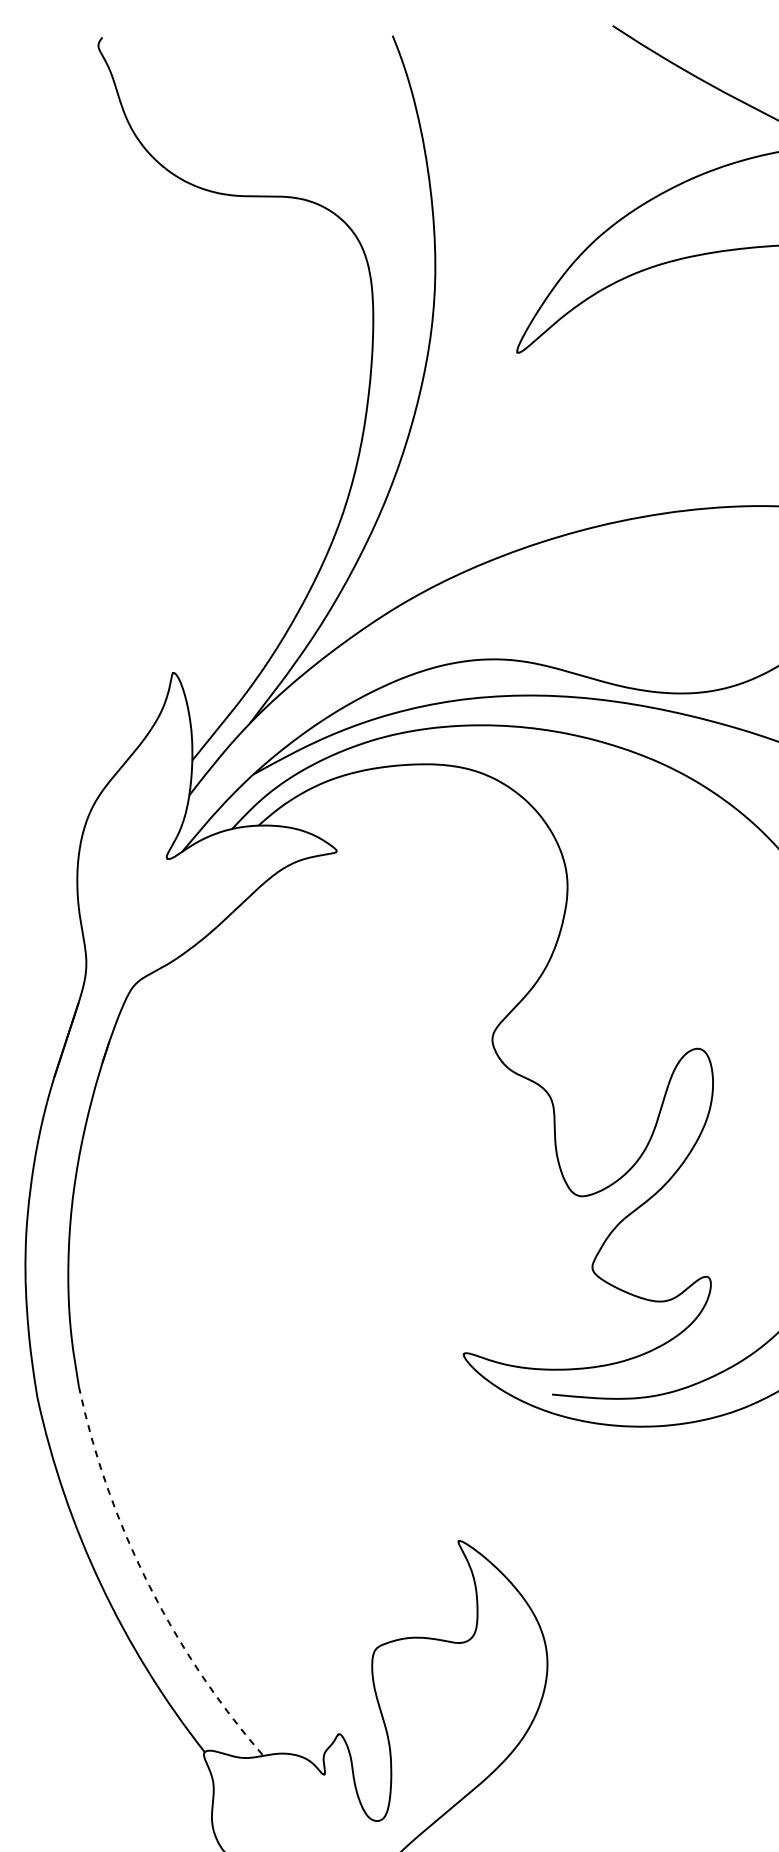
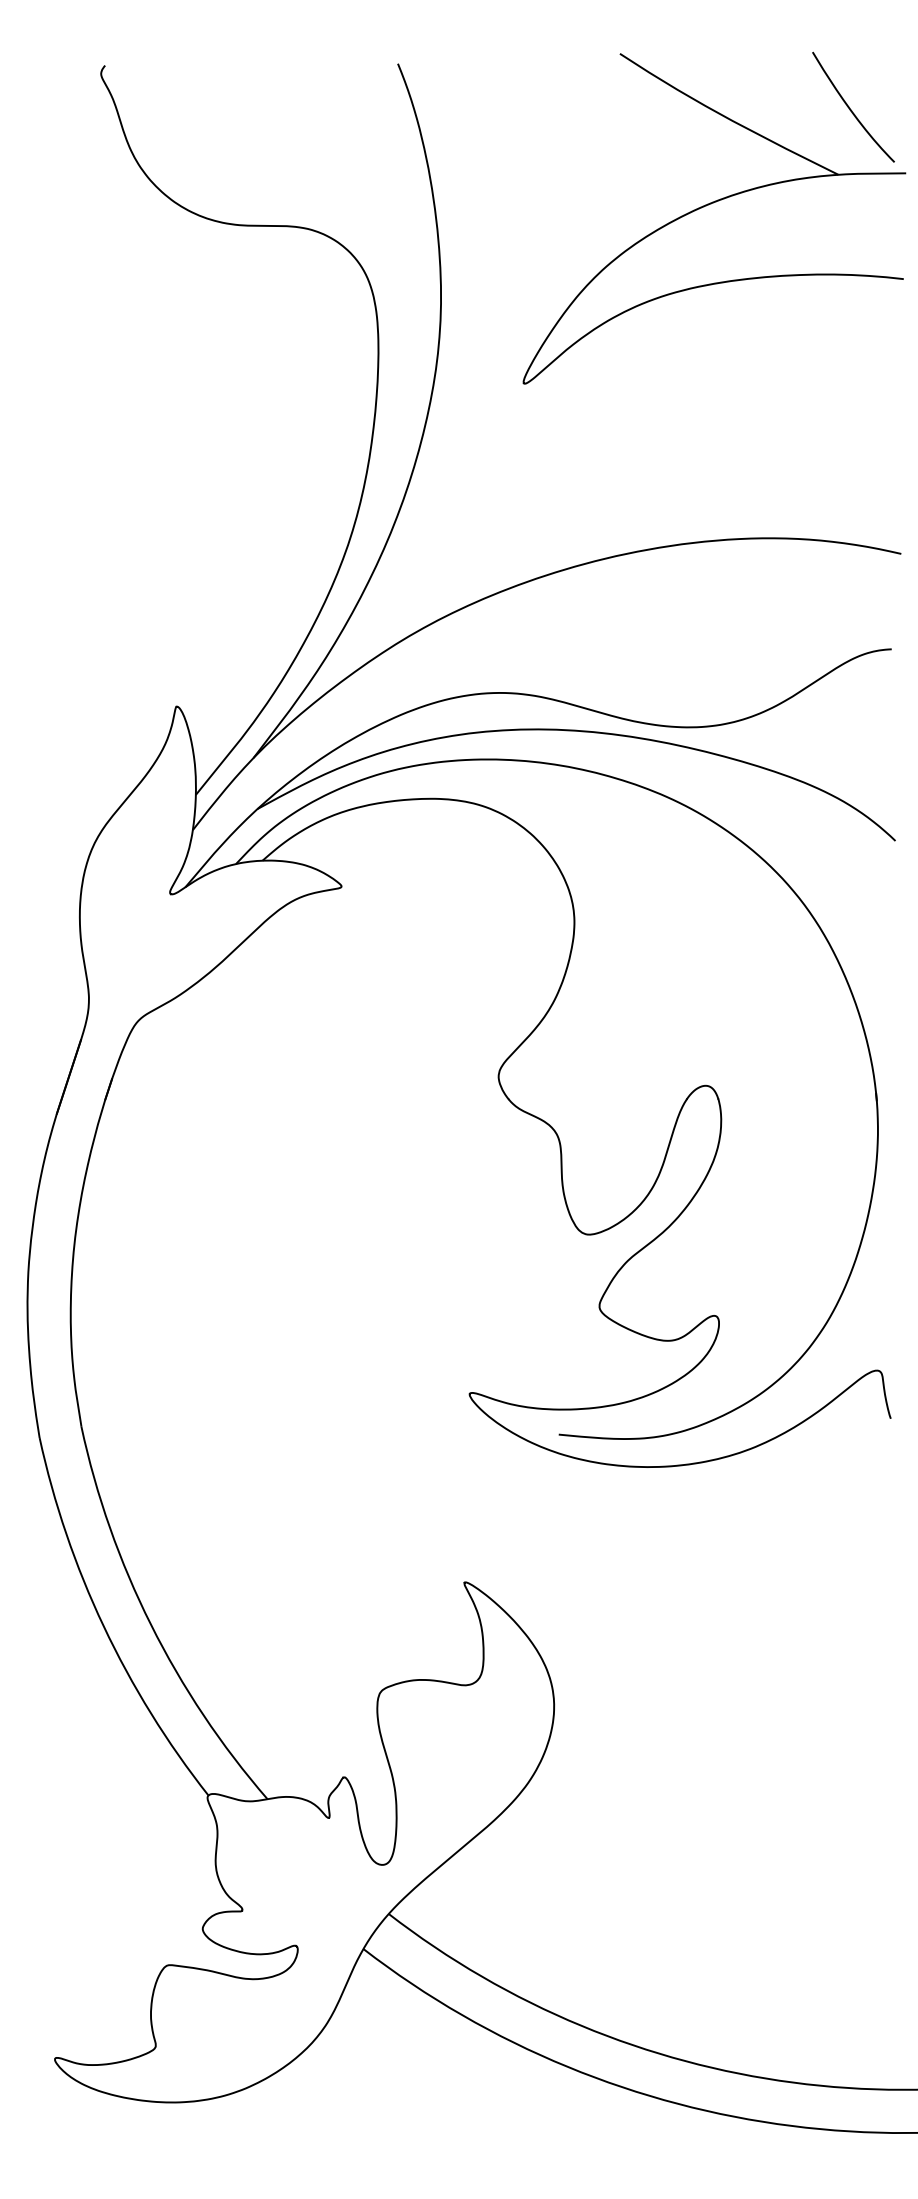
arc: (147, 1582) -> (150, 1624), dashed -> solid

